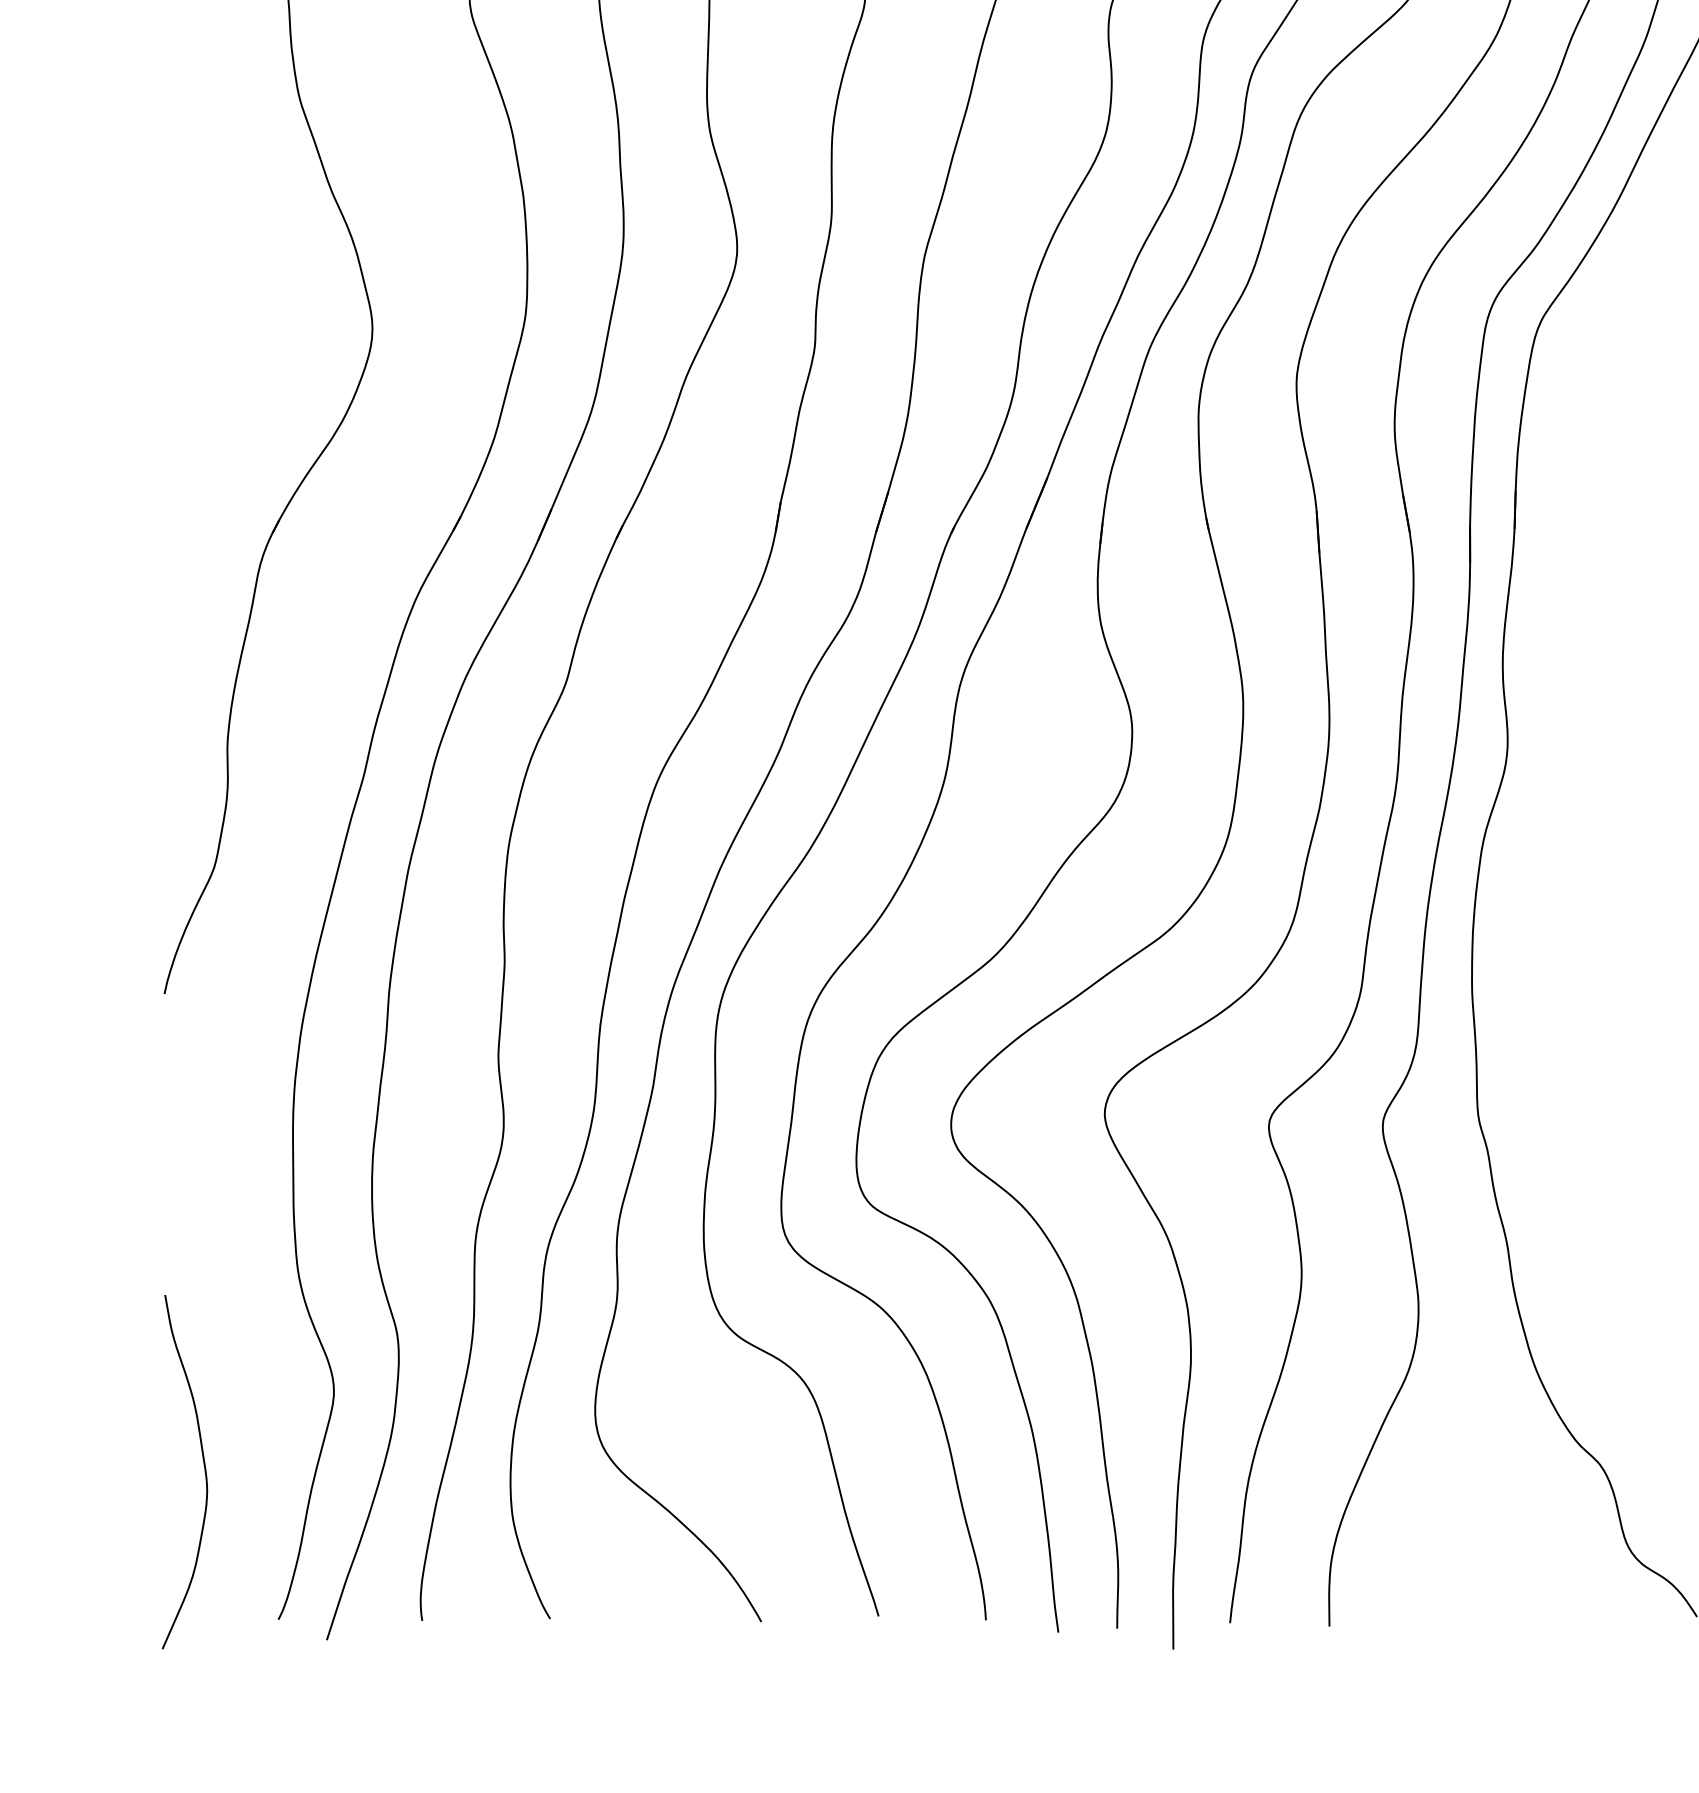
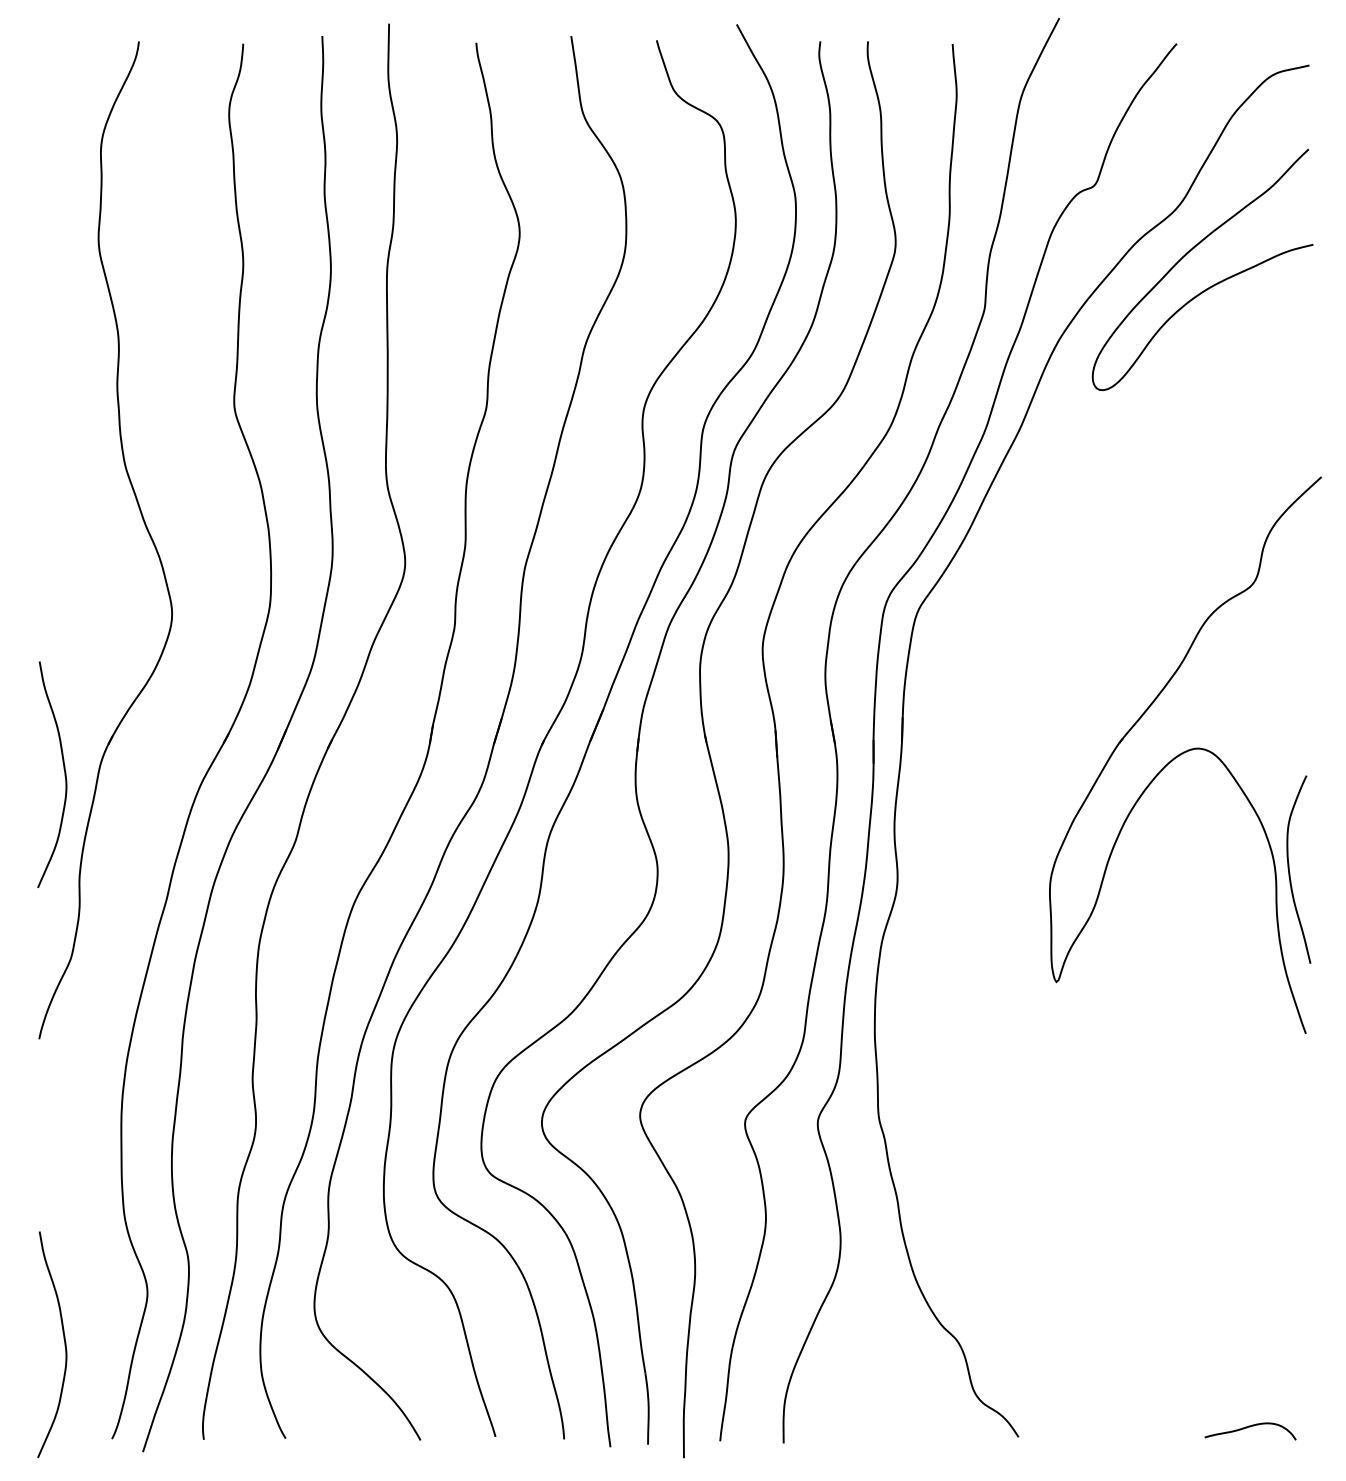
curve: (204, 579) -> (64, 774), added

